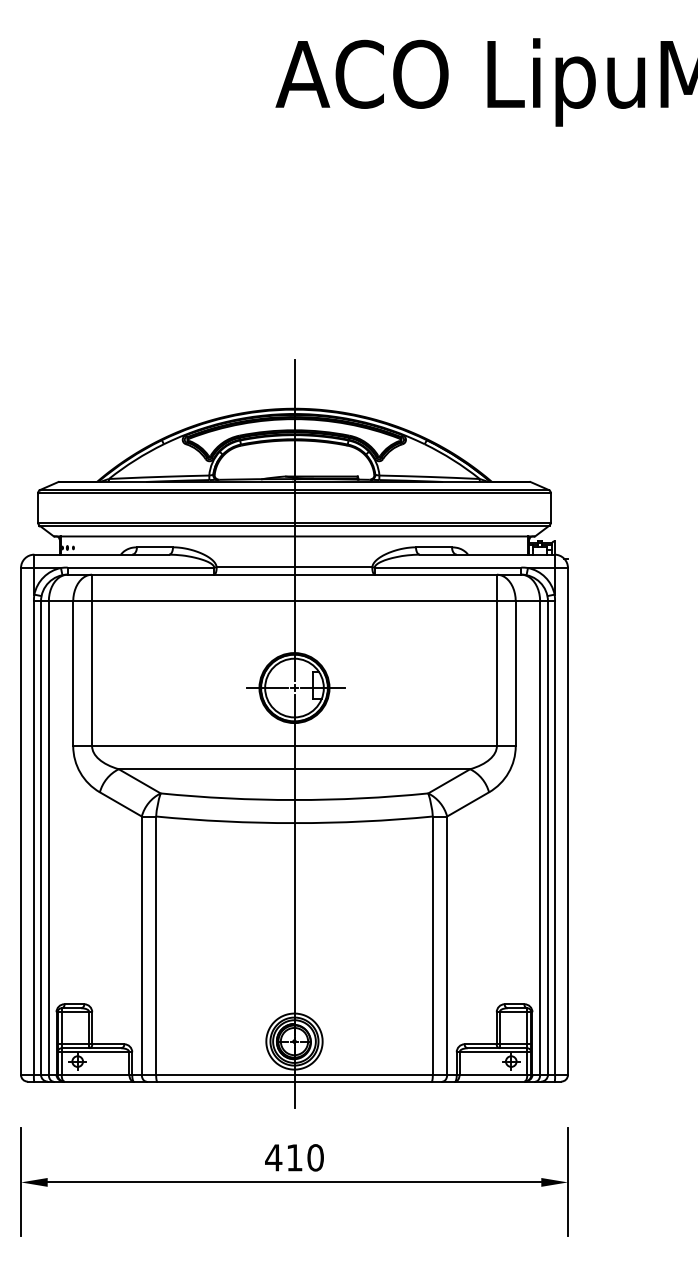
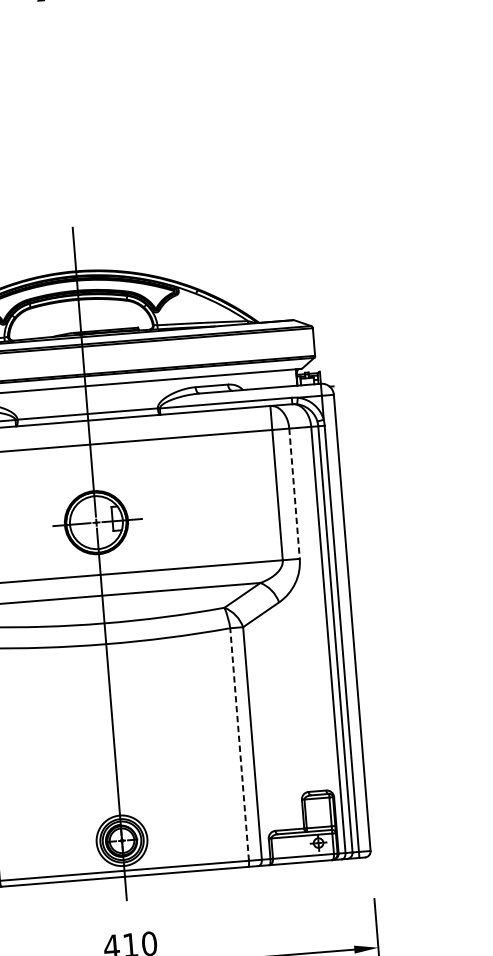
line: (515, 674) -> (294, 494), solid -> dashed
line: (432, 945) -> (239, 744), solid -> dashed

